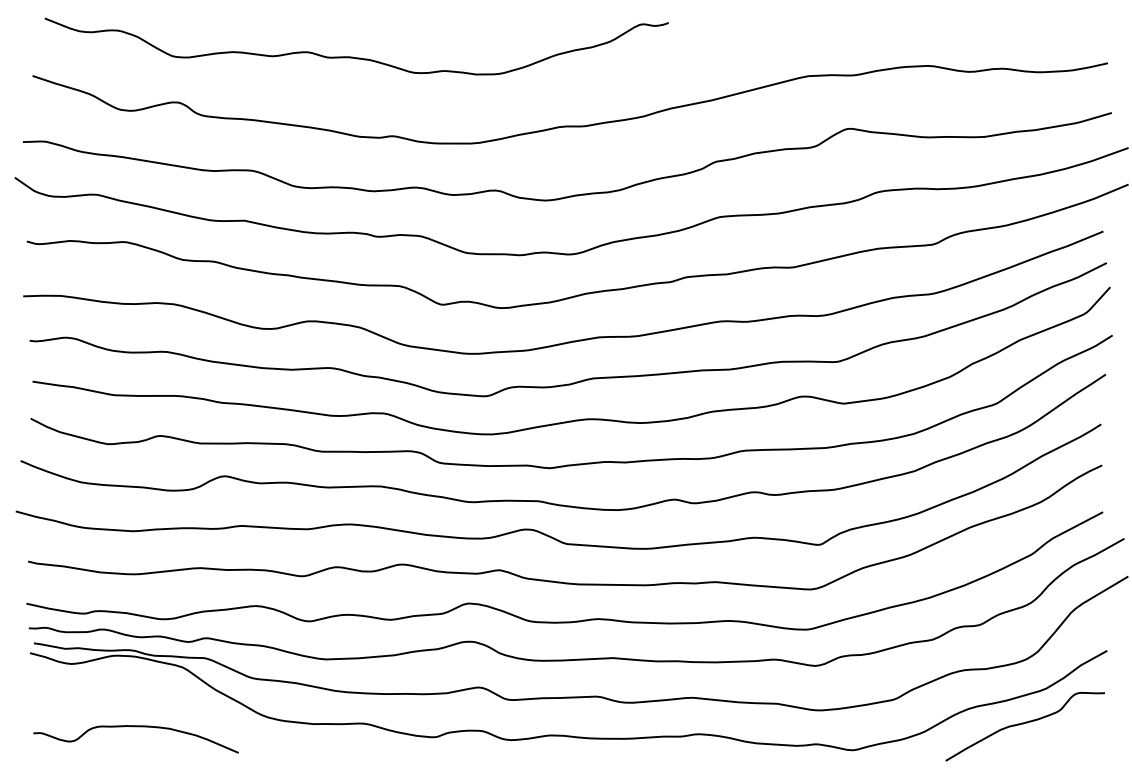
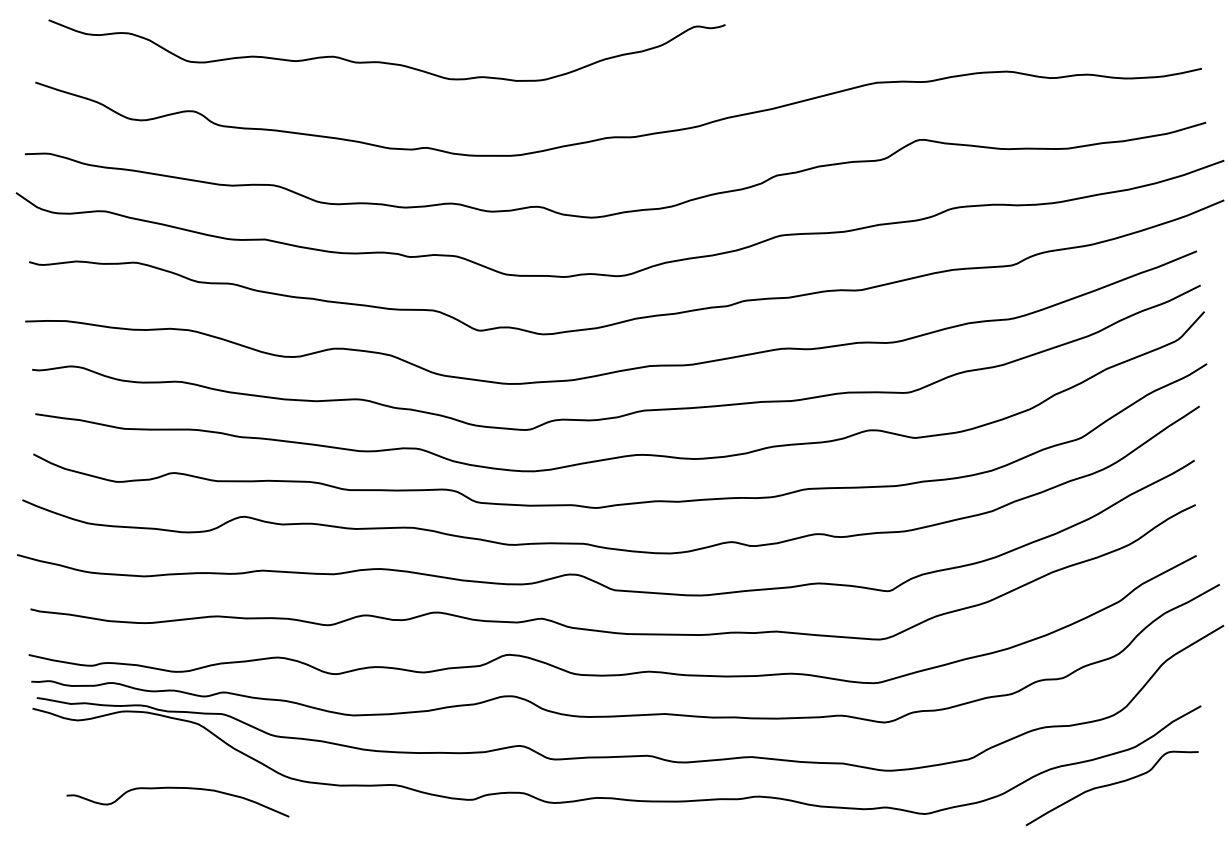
curve: (135, 727) -> (177, 789), moved

